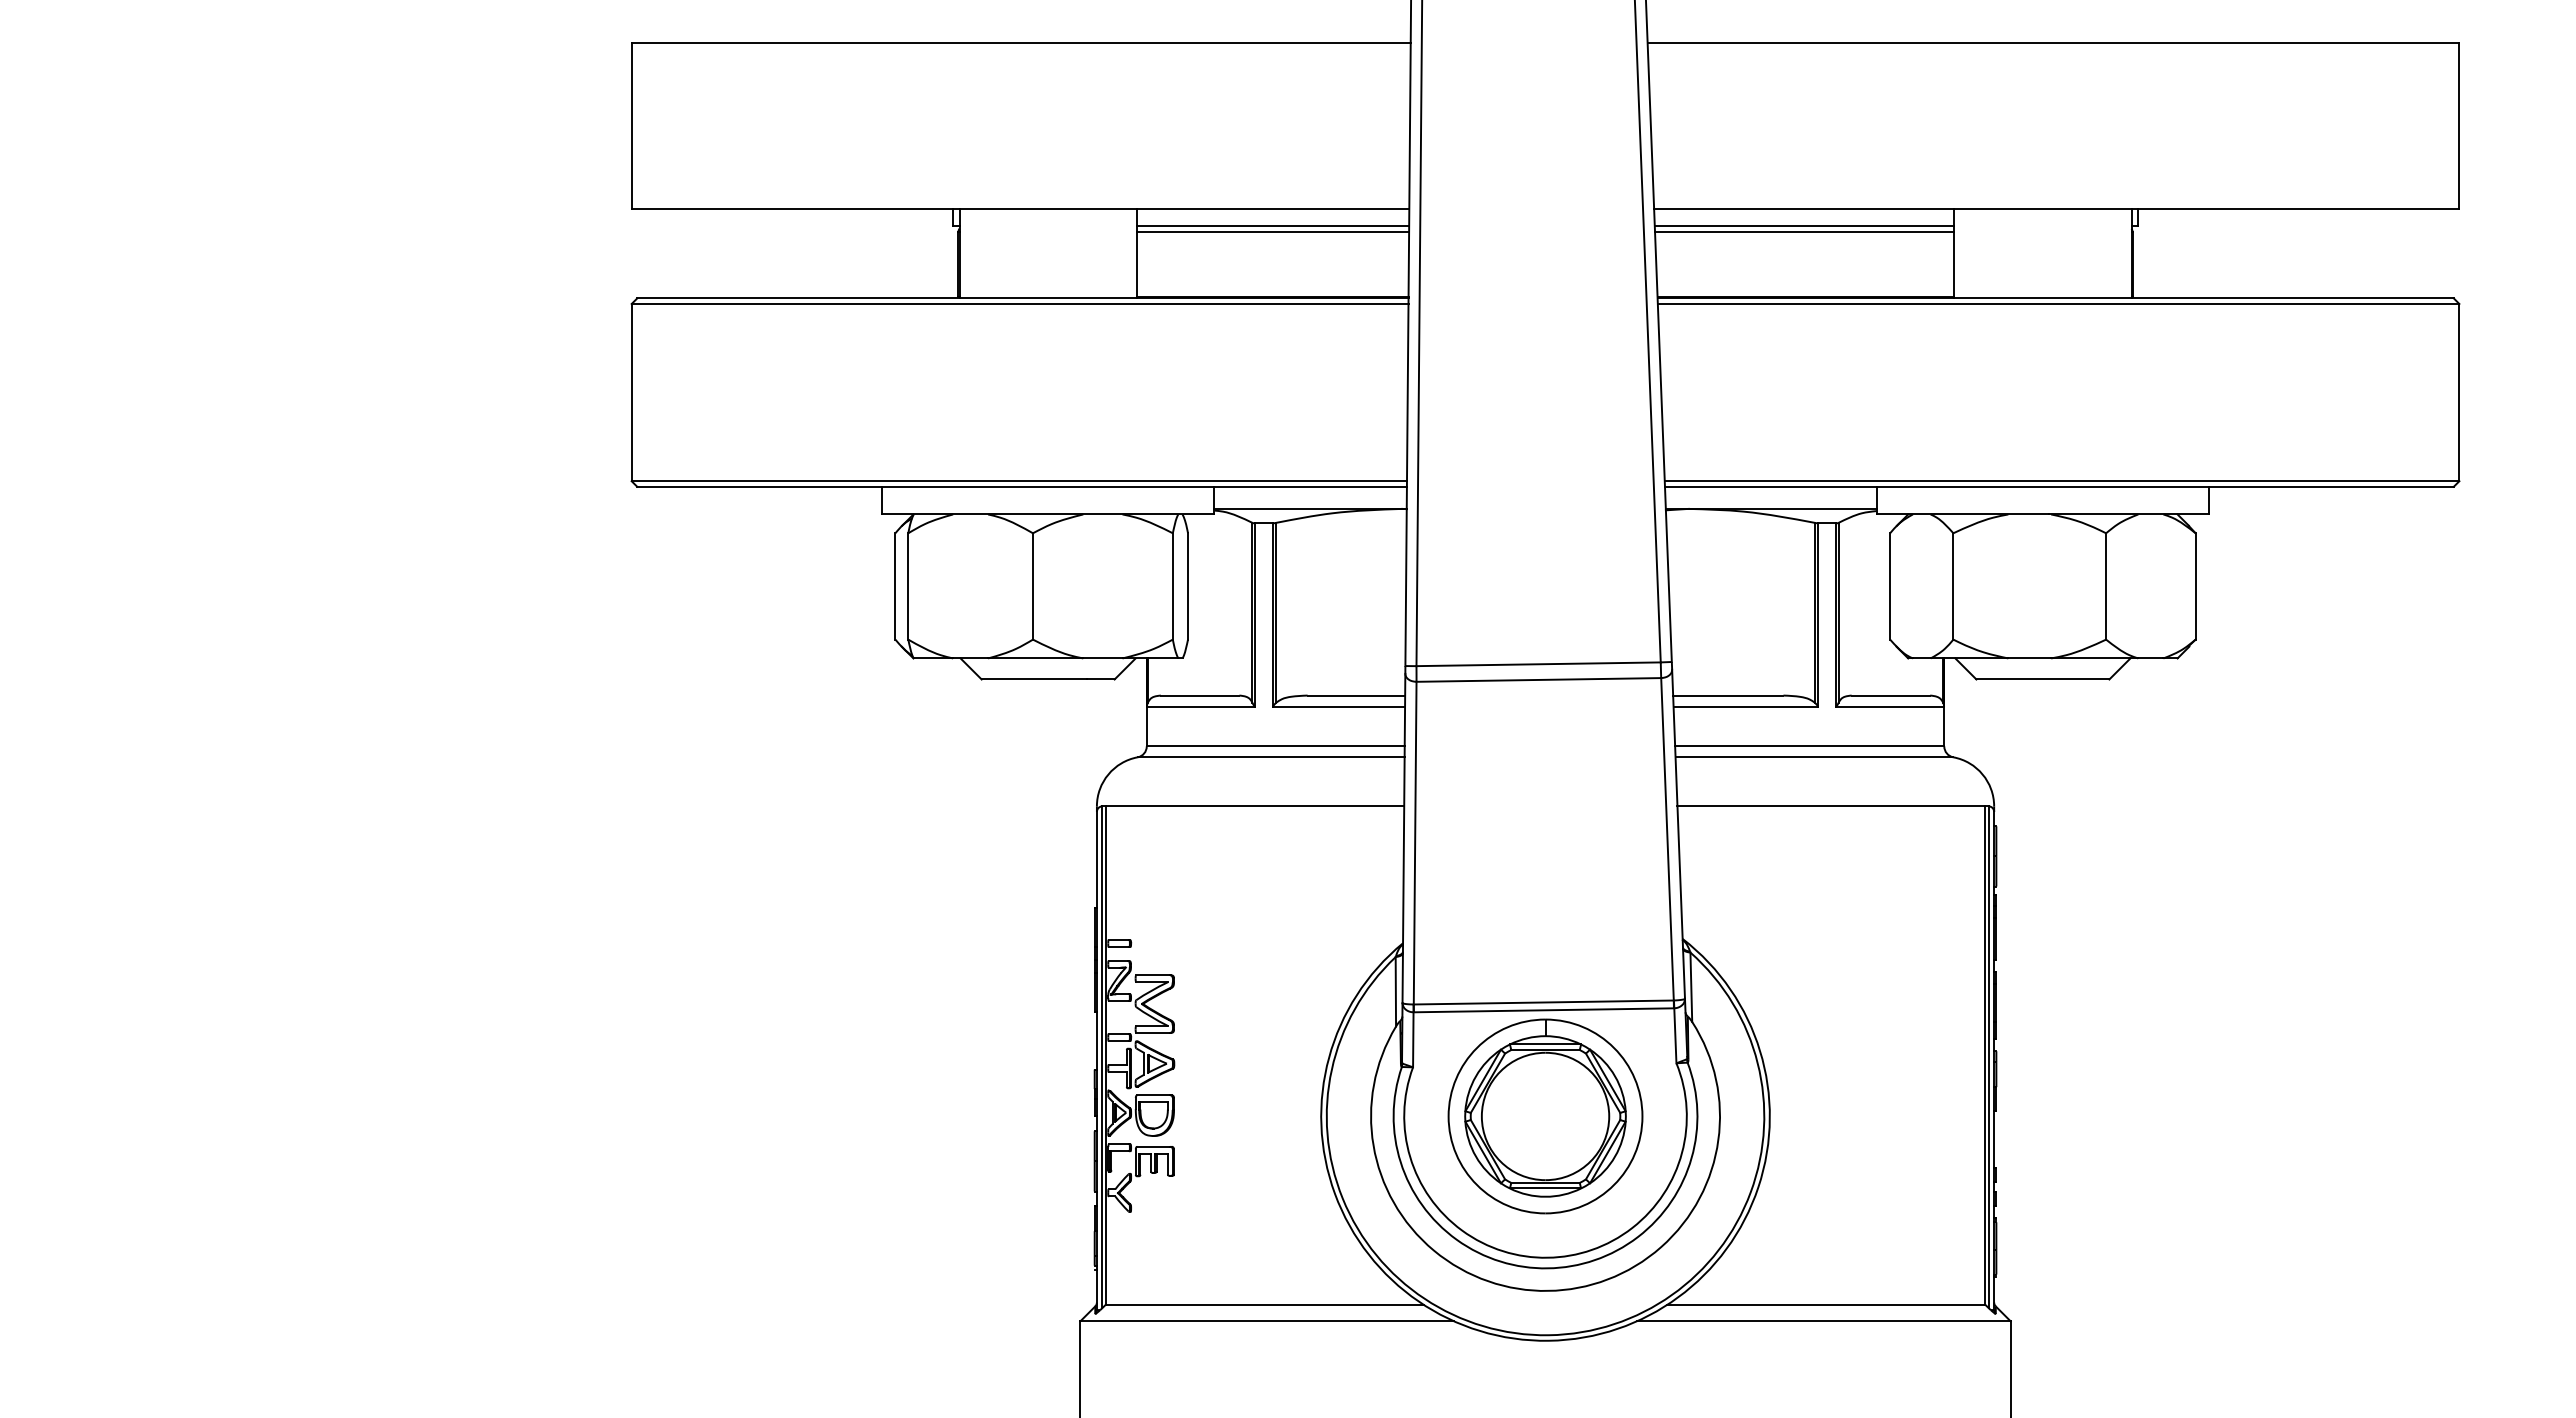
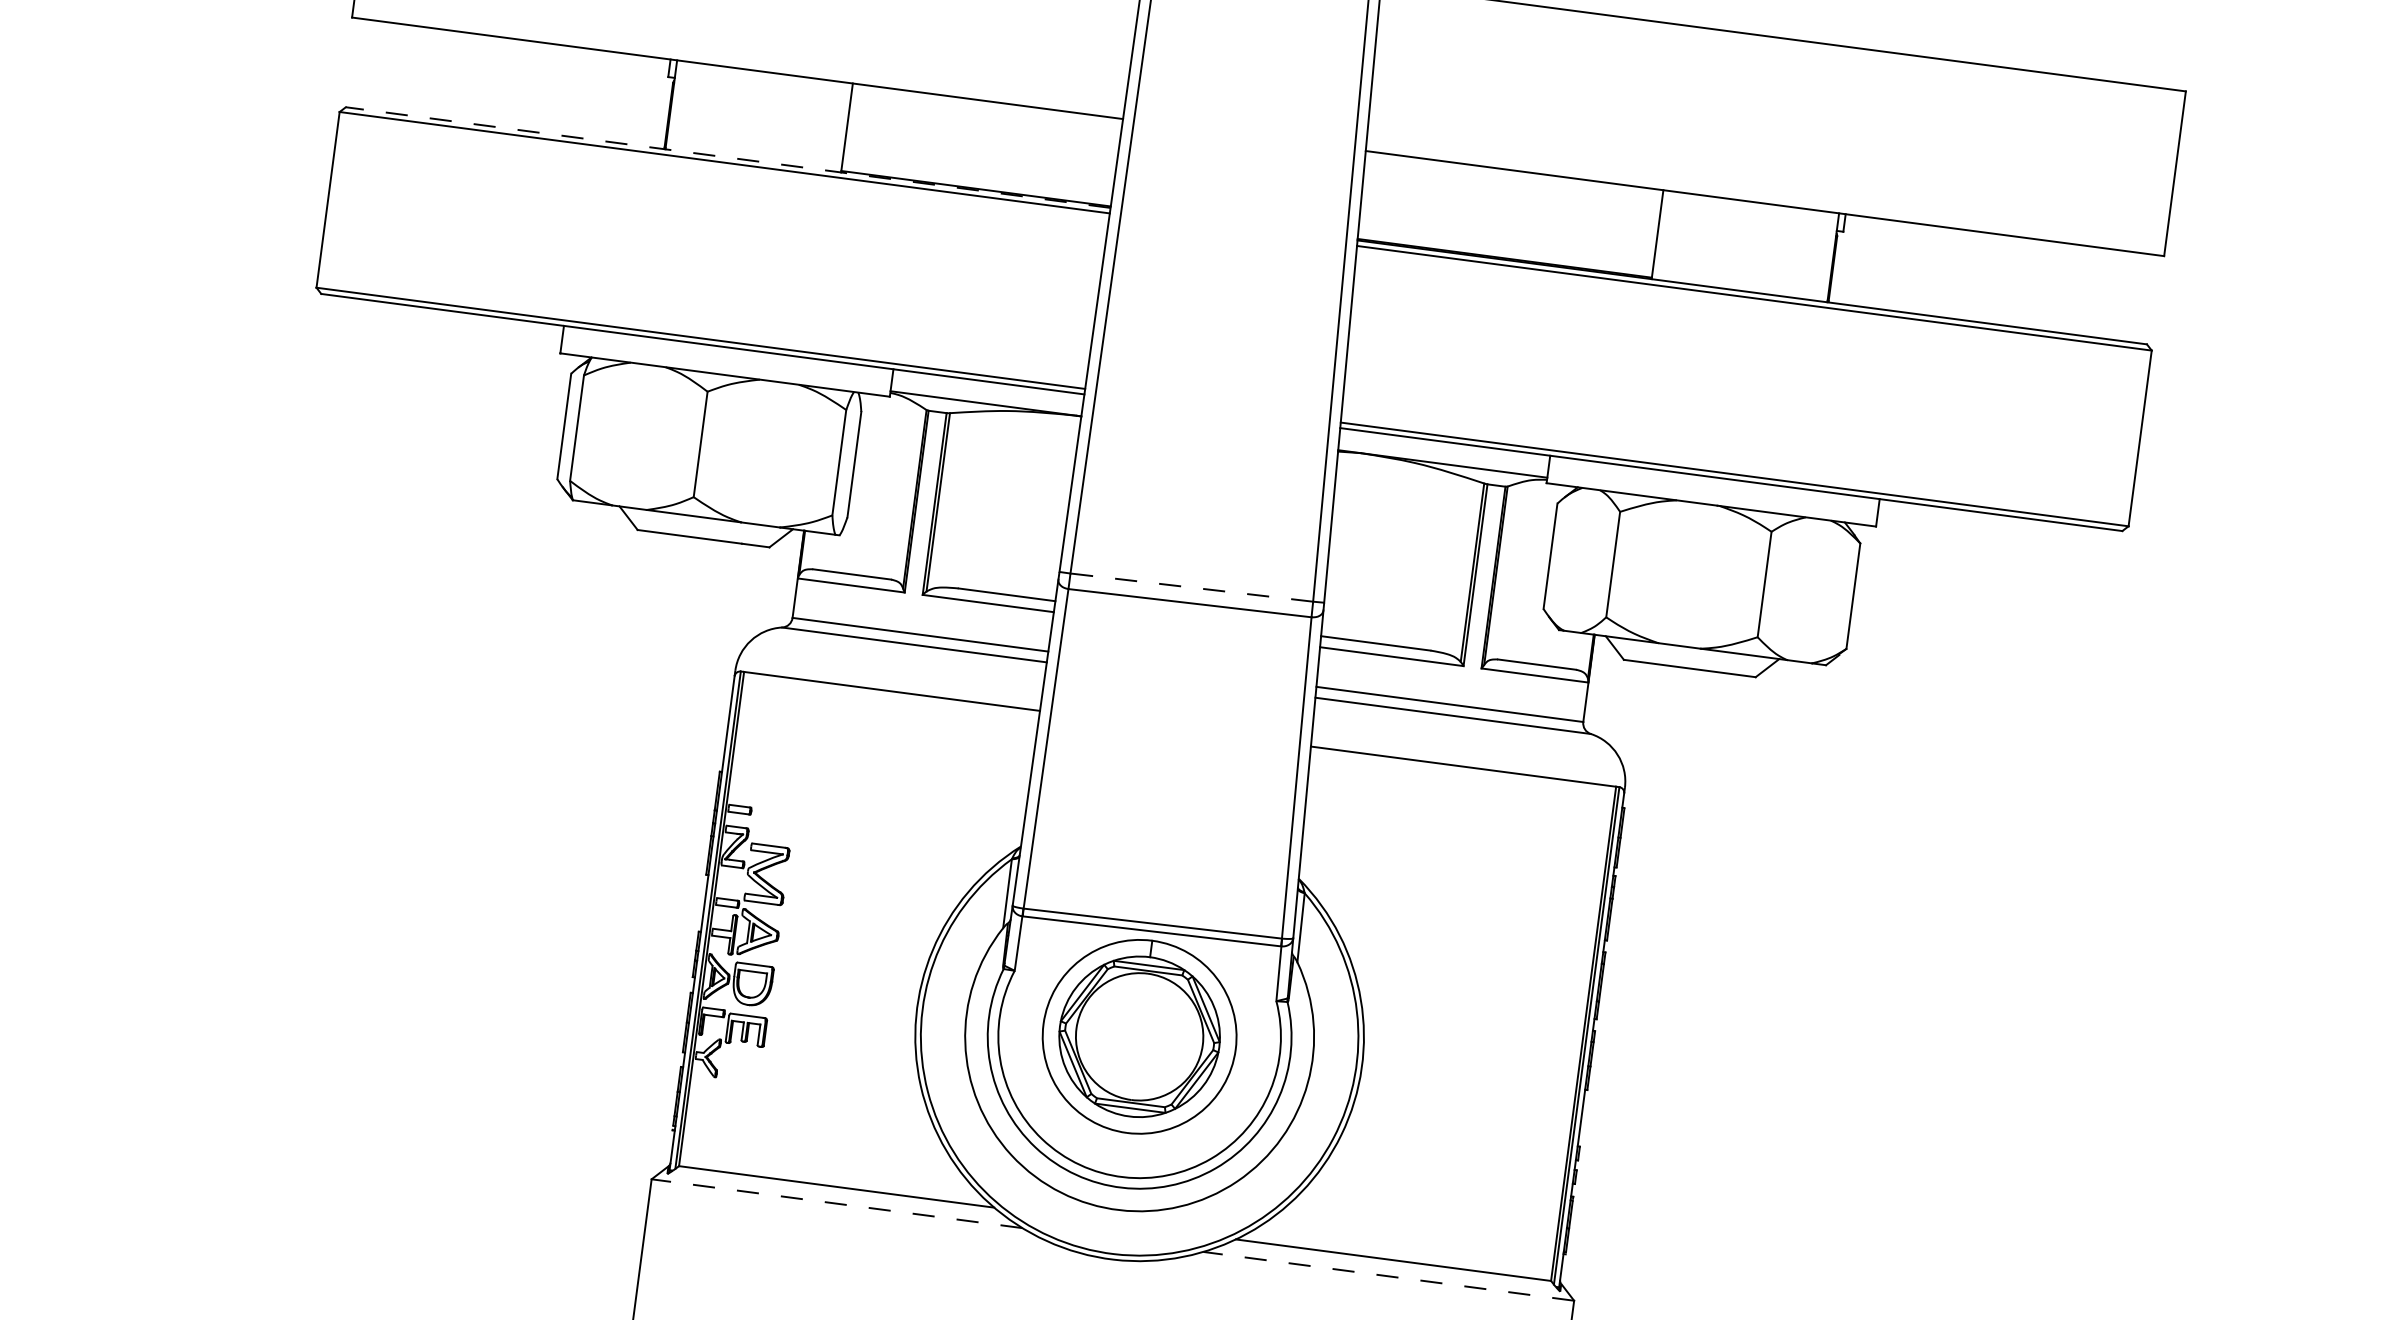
line: (1272, 226) -> (985, 118), removed
line: (1804, 226) -> (1512, 188), removed
line: (1272, 231) -> (984, 123), removed
line: (1804, 231) -> (1511, 193), removed
line: (1022, 298) -> (727, 157), solid -> dashed
line: (1538, 664) -> (1191, 587), solid -> dashed
line: (1266, 1321) -> (836, 1203), solid -> dashed
line: (1823, 1321) -> (1388, 1276), solid -> dashed

